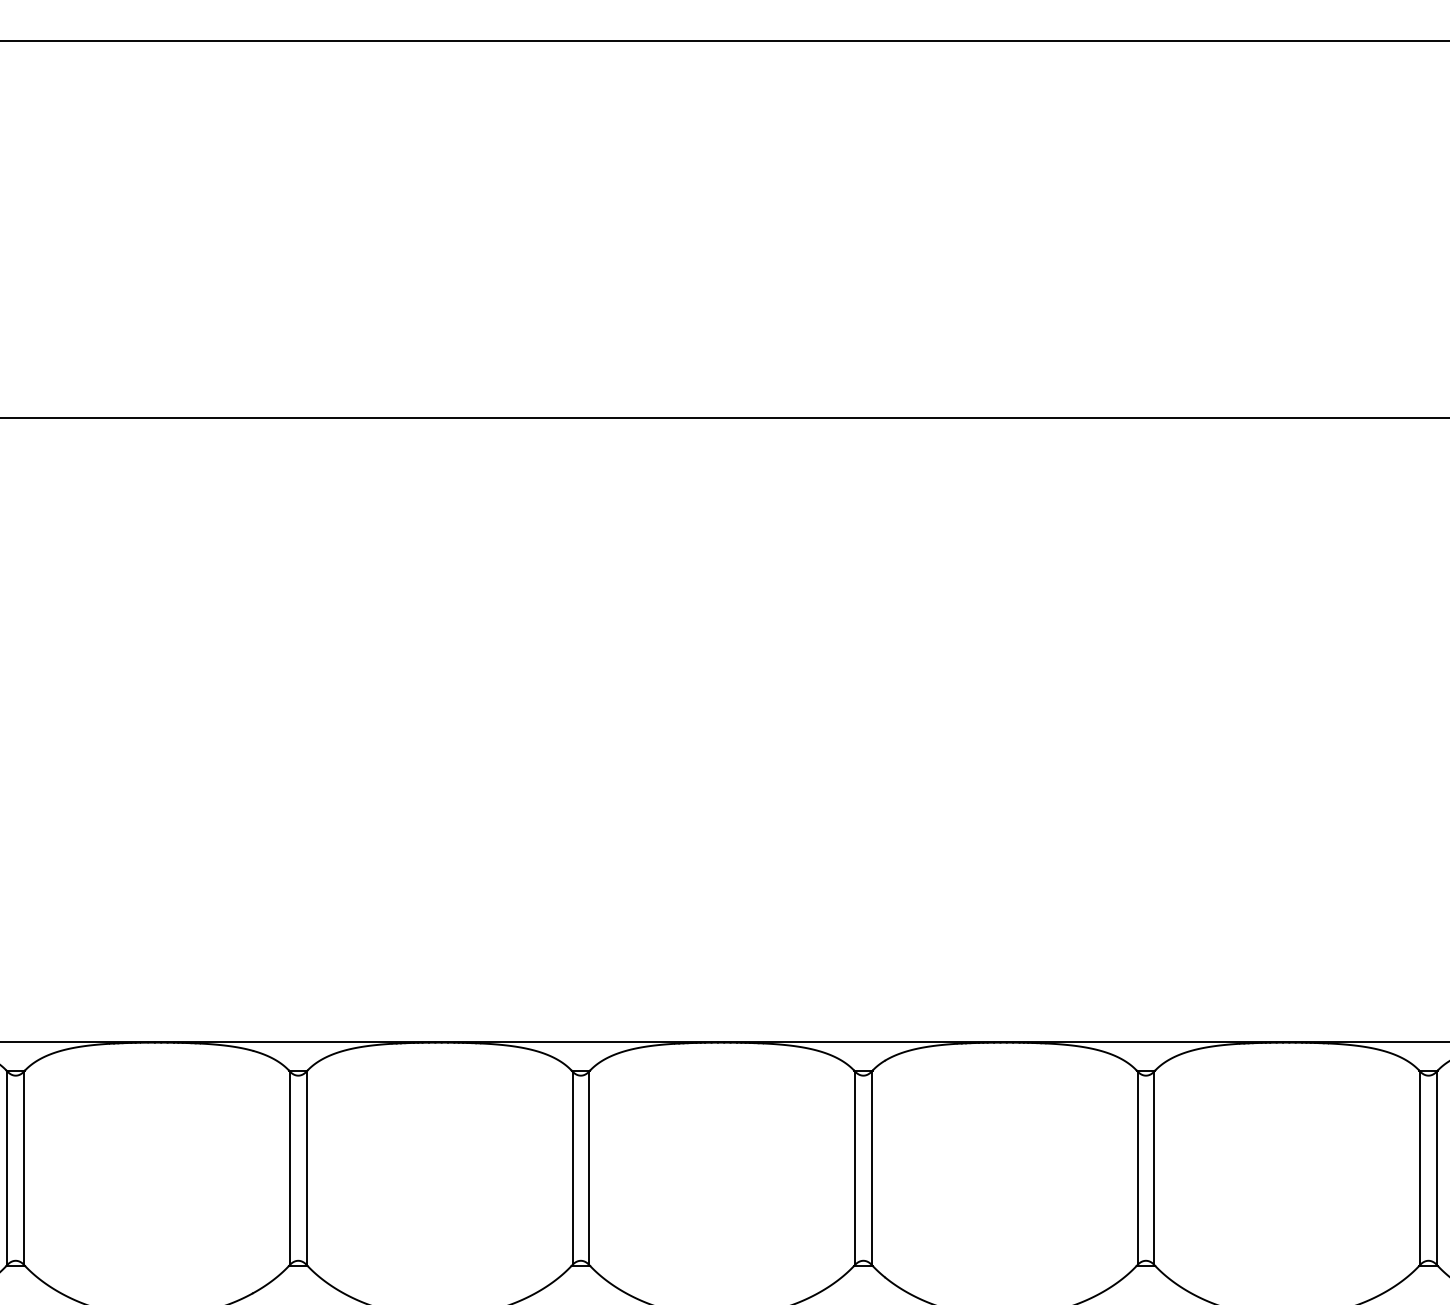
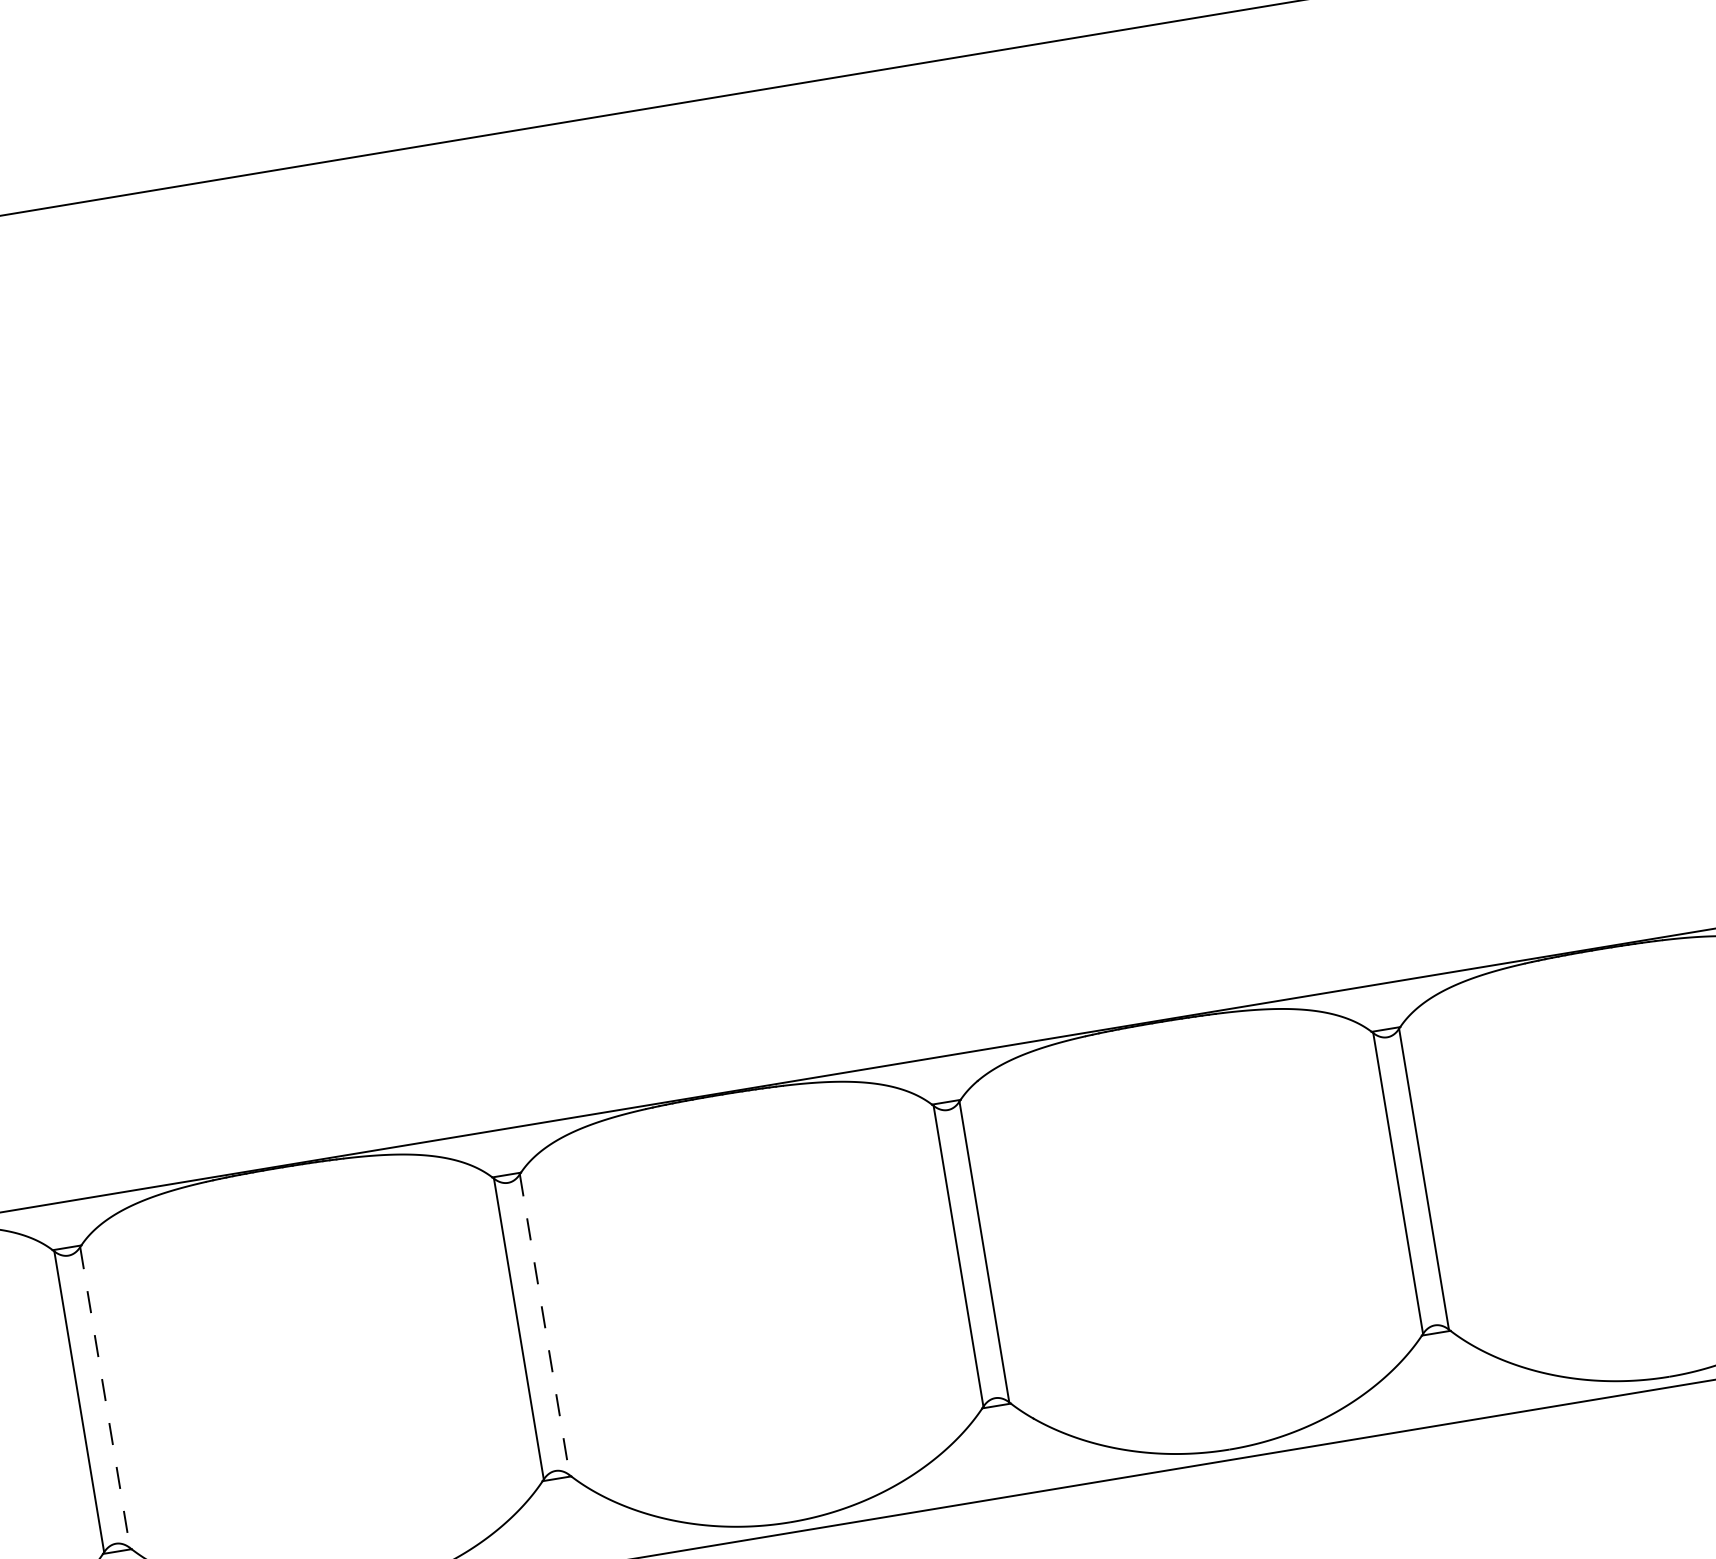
line: (306, 1168) -> (105, 1398), solid -> dashed
line: (589, 1168) -> (545, 1325), solid -> dashed

